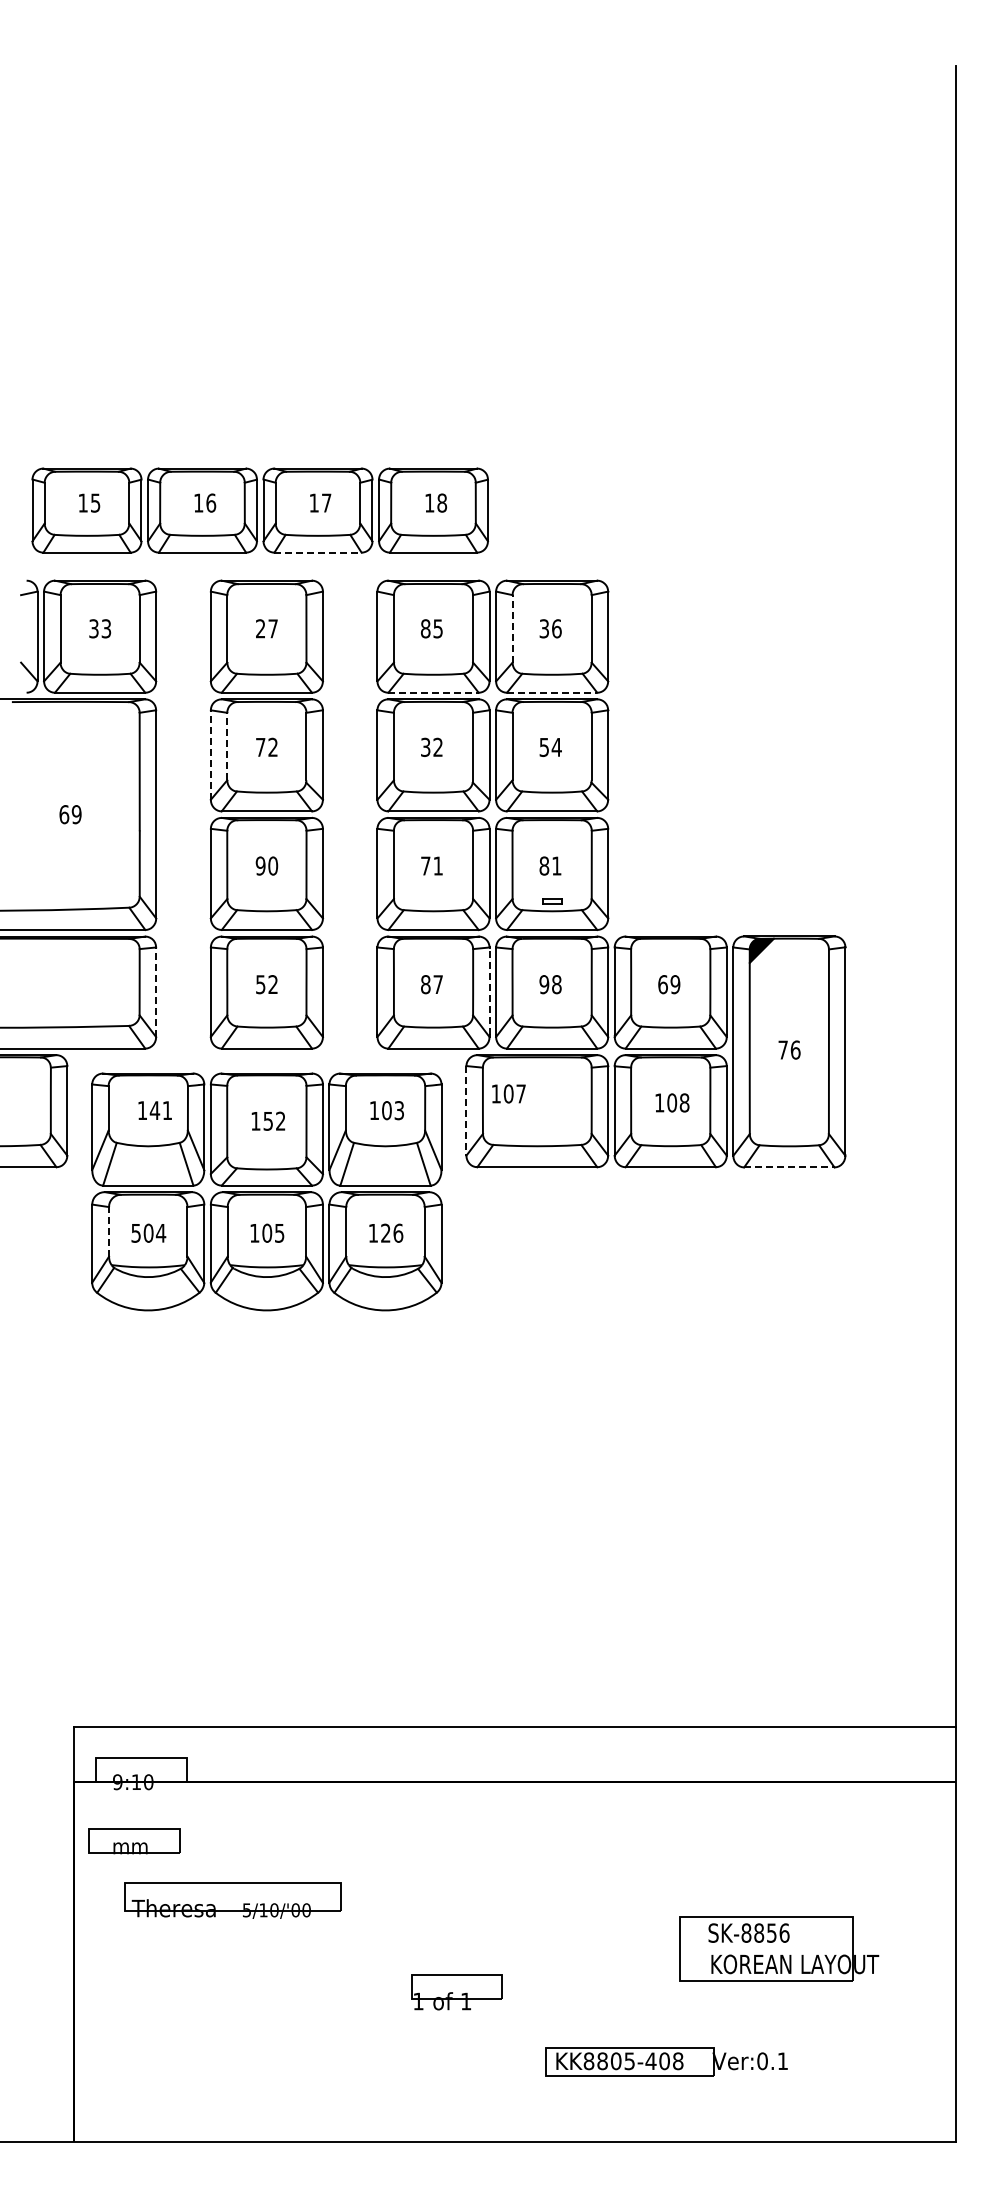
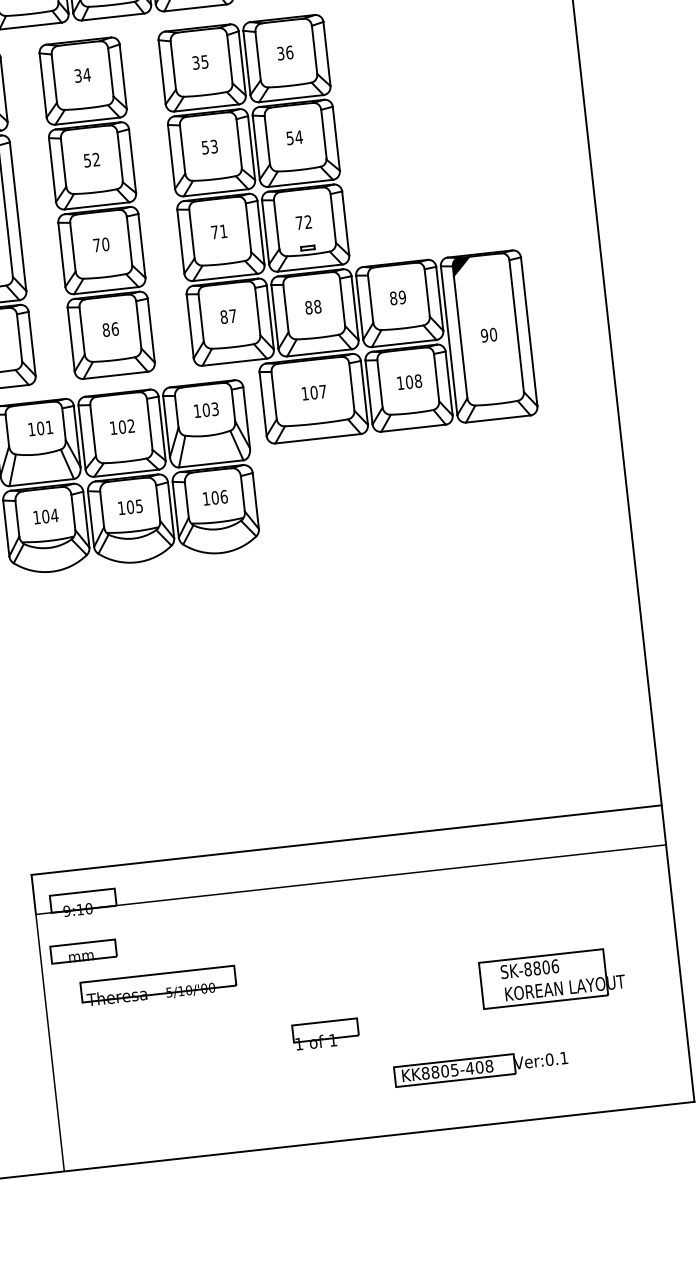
line: (318, 552) -> (113, 16), dashed -> solid
text: (267, 628) -> (82, 75), 27 -> 34
text: (425, 628) -> (195, 62), 85 -> 35
line: (512, 628) -> (258, 55), dashed -> solid
line: (434, 692) -> (207, 107), dashed -> solid
line: (552, 692) -> (291, 98), dashed -> solid
line: (227, 746) -> (63, 162), dashed -> solid
text: (431, 746) -> (209, 146), 32 -> 53
text: (260, 747) -> (87, 160), 72 -> 52
line: (210, 755) -> (52, 170), dashed -> solid
text: (260, 865) -> (96, 245), 90 -> 70
text: (550, 865) -> (303, 222), 81 -> 72
text: (267, 984) -> (111, 329), 52 -> 86
text: (544, 984) -> (308, 307), 98 -> 88
text: (662, 984) -> (393, 298), 69 -> 89
line: (489, 991) -> (270, 317), dashed -> solid
line: (156, 992) -> (32, 343), dashed -> solid
text: (789, 1049) -> (489, 334), 76 -> 90
text: (508, 1093) -> (313, 392), moved
text: (154, 1110) -> (40, 428), 141 -> 101
line: (466, 1110) -> (263, 403), dashed -> solid
text: (268, 1120) -> (122, 426), 152 -> 102
line: (789, 1167) -> (498, 419), dashed -> solid
line: (109, 1231) -> (17, 518), dashed -> solid
text: (385, 1232) -> (214, 497), 126 -> 106
text: (135, 1233) -> (36, 517), 504 -> 104
text: (771, 1932) -> (545, 966), SK-8856 -> SK-8806

